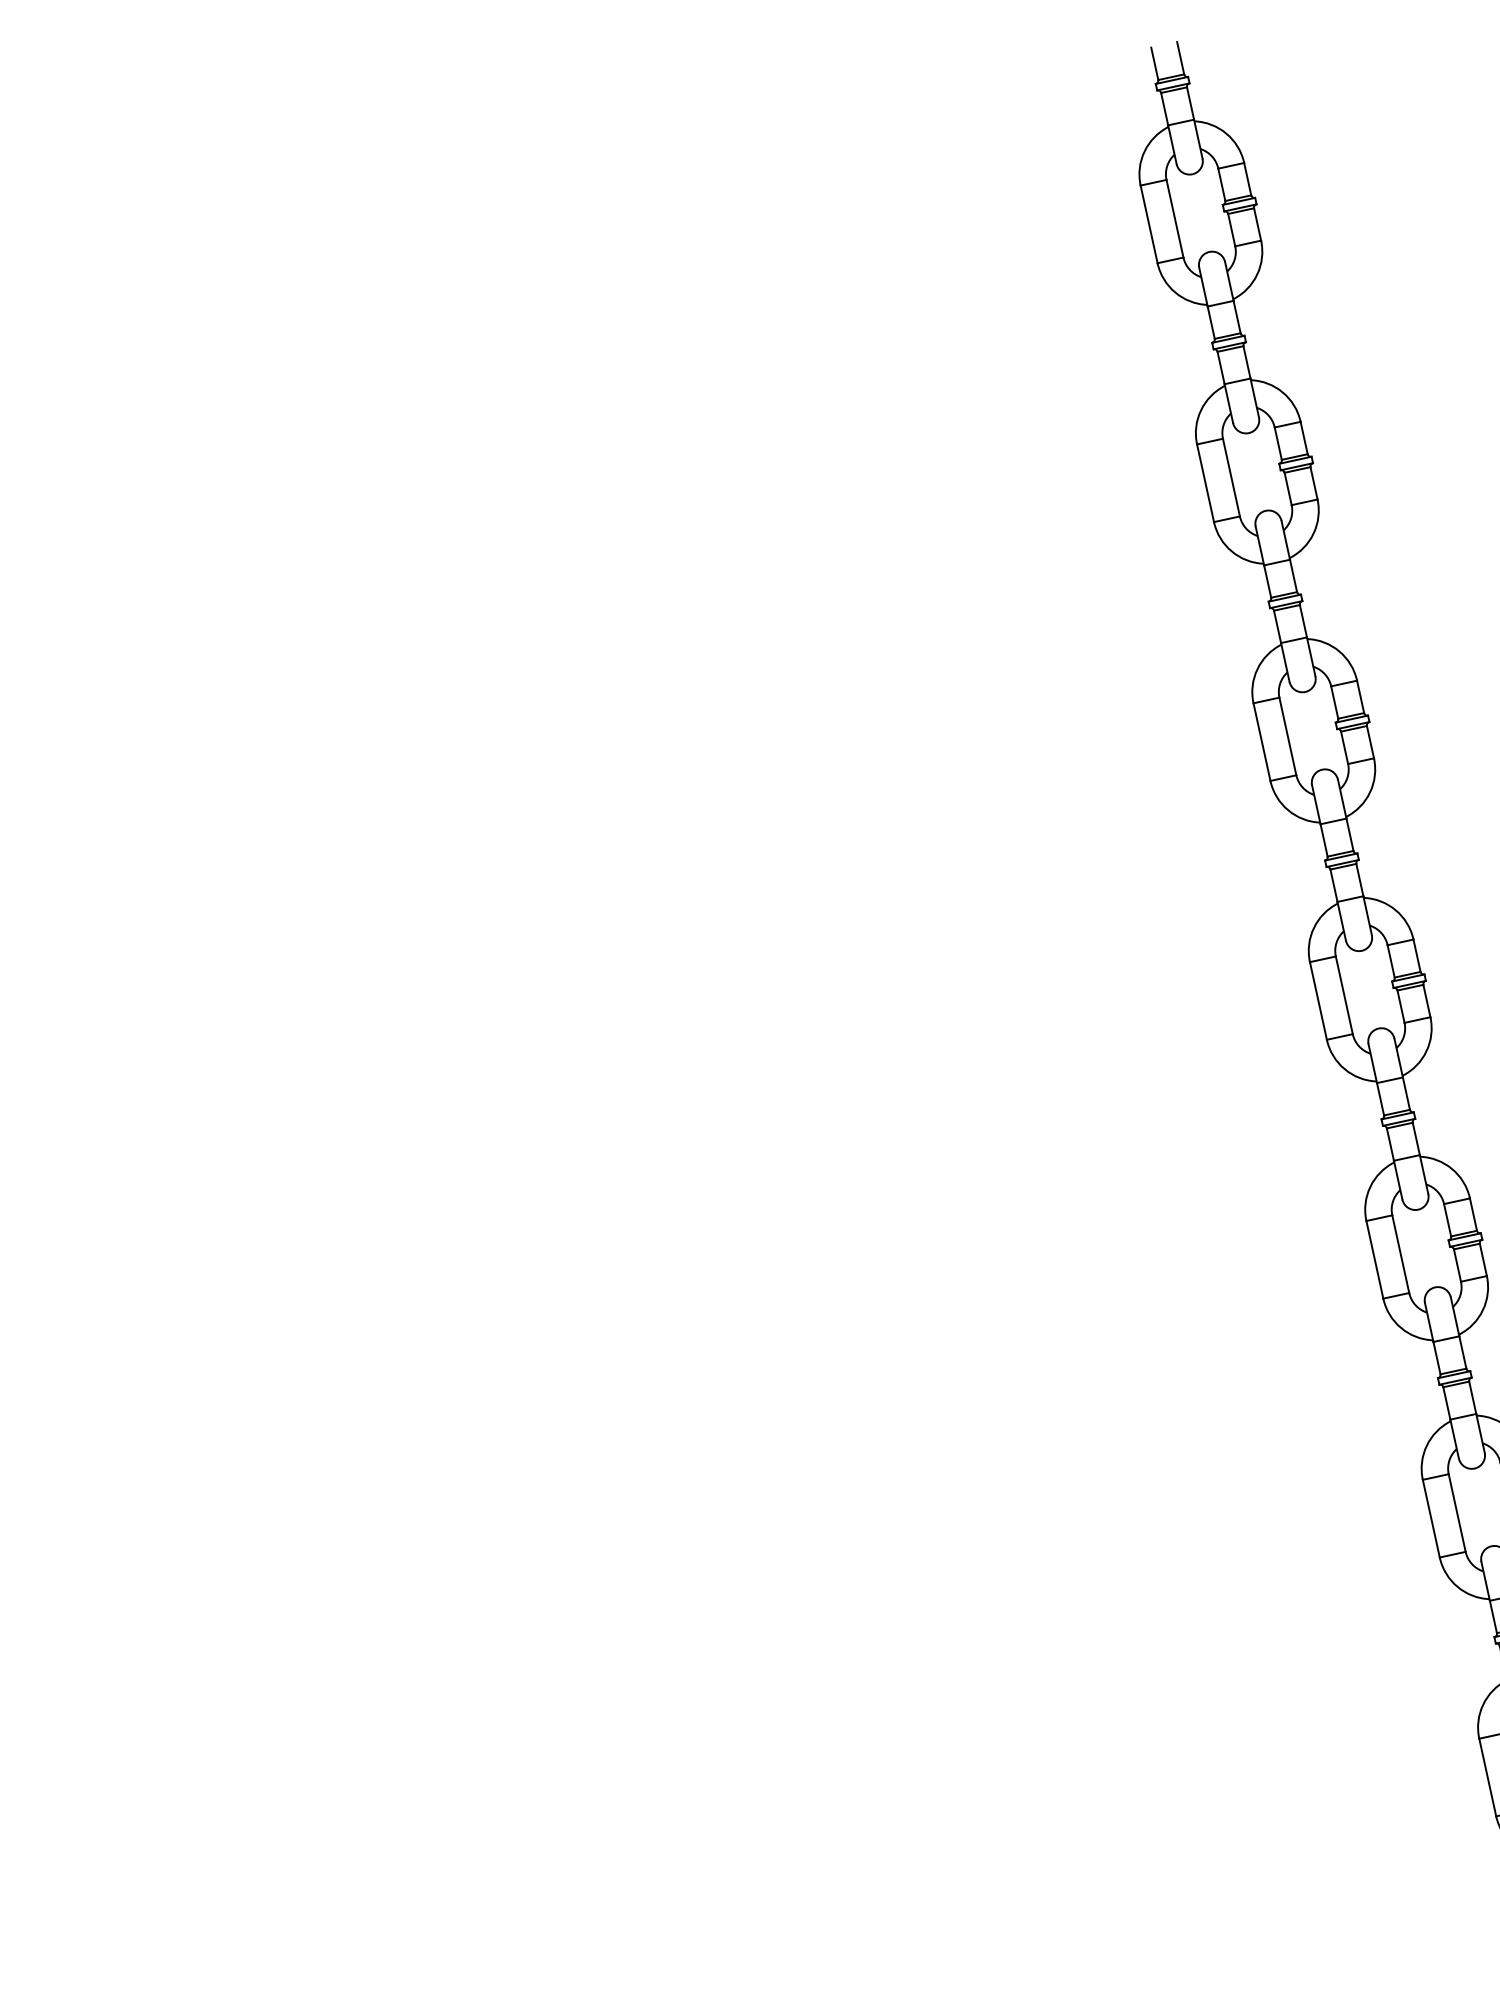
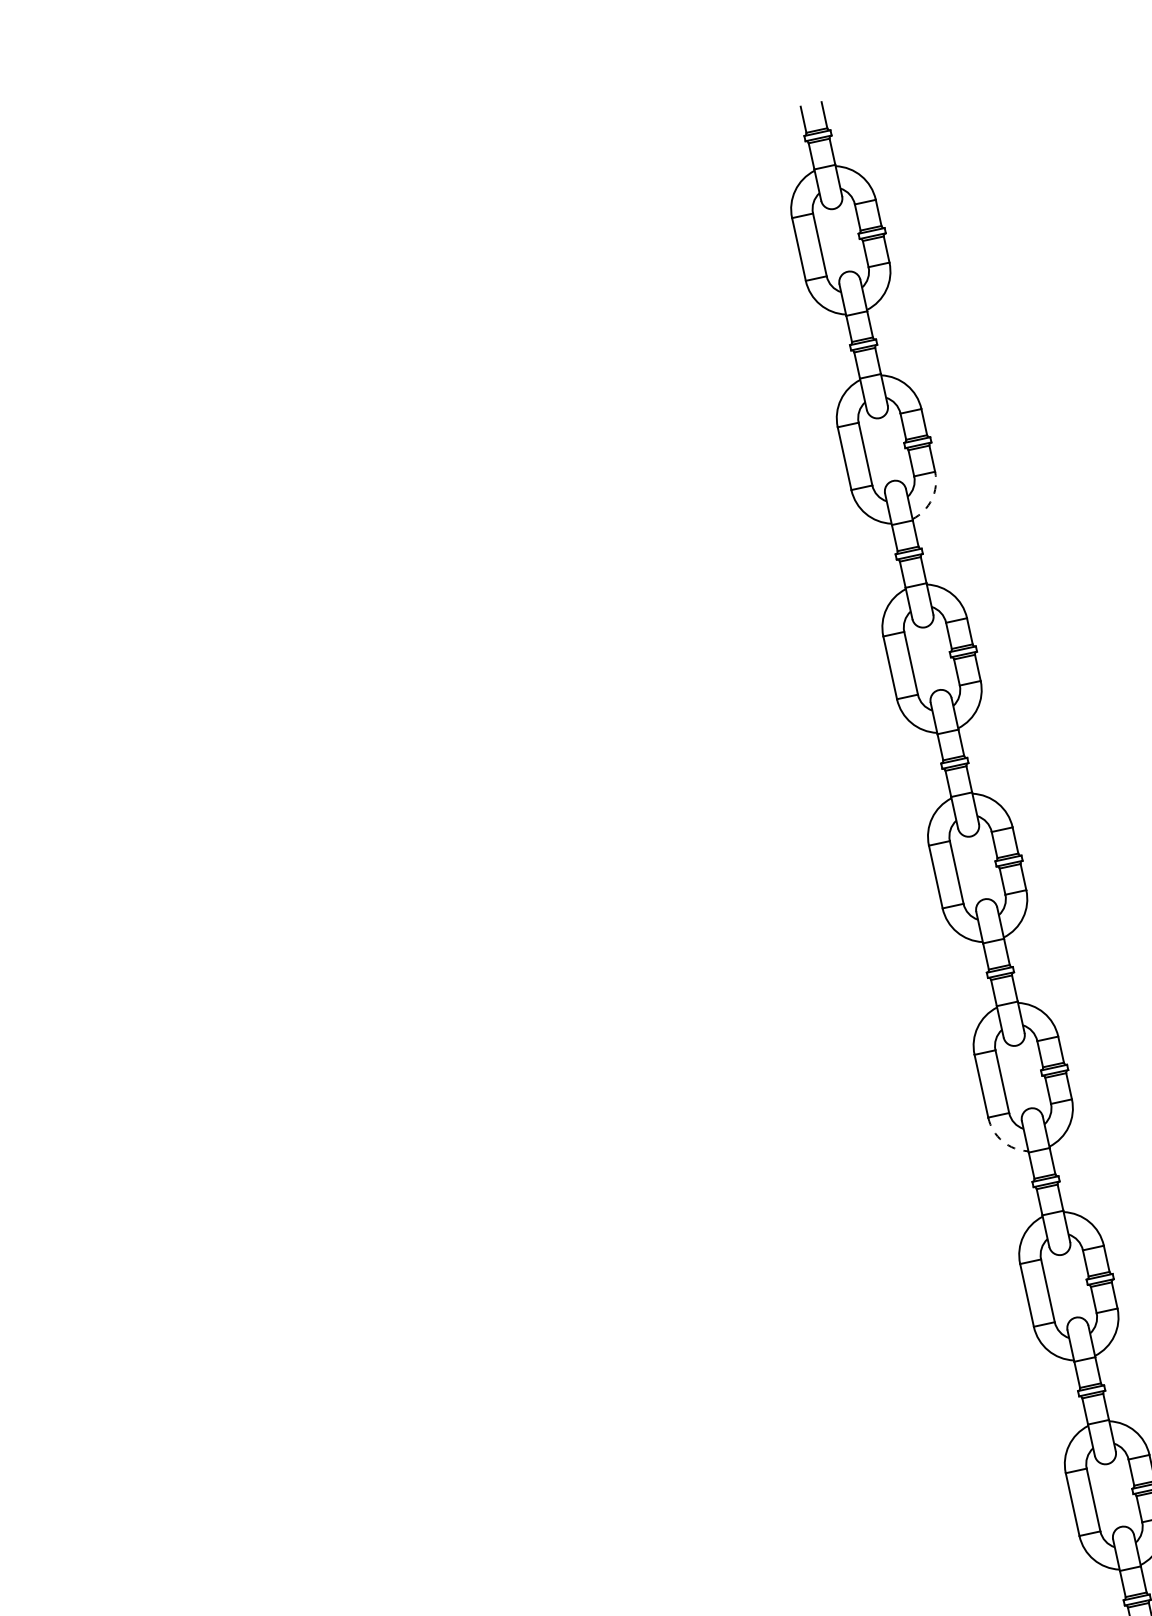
arc: (1313, 533) -> (931, 499), solid -> dashed
arc: (1401, 1328) -> (1002, 1141), solid -> dashed

